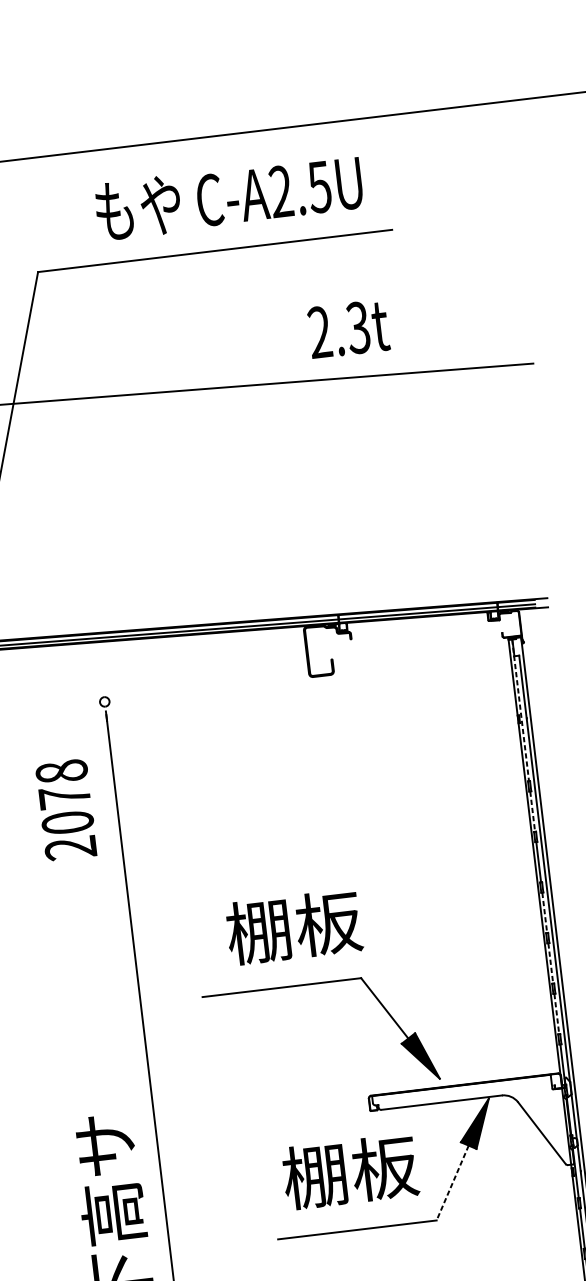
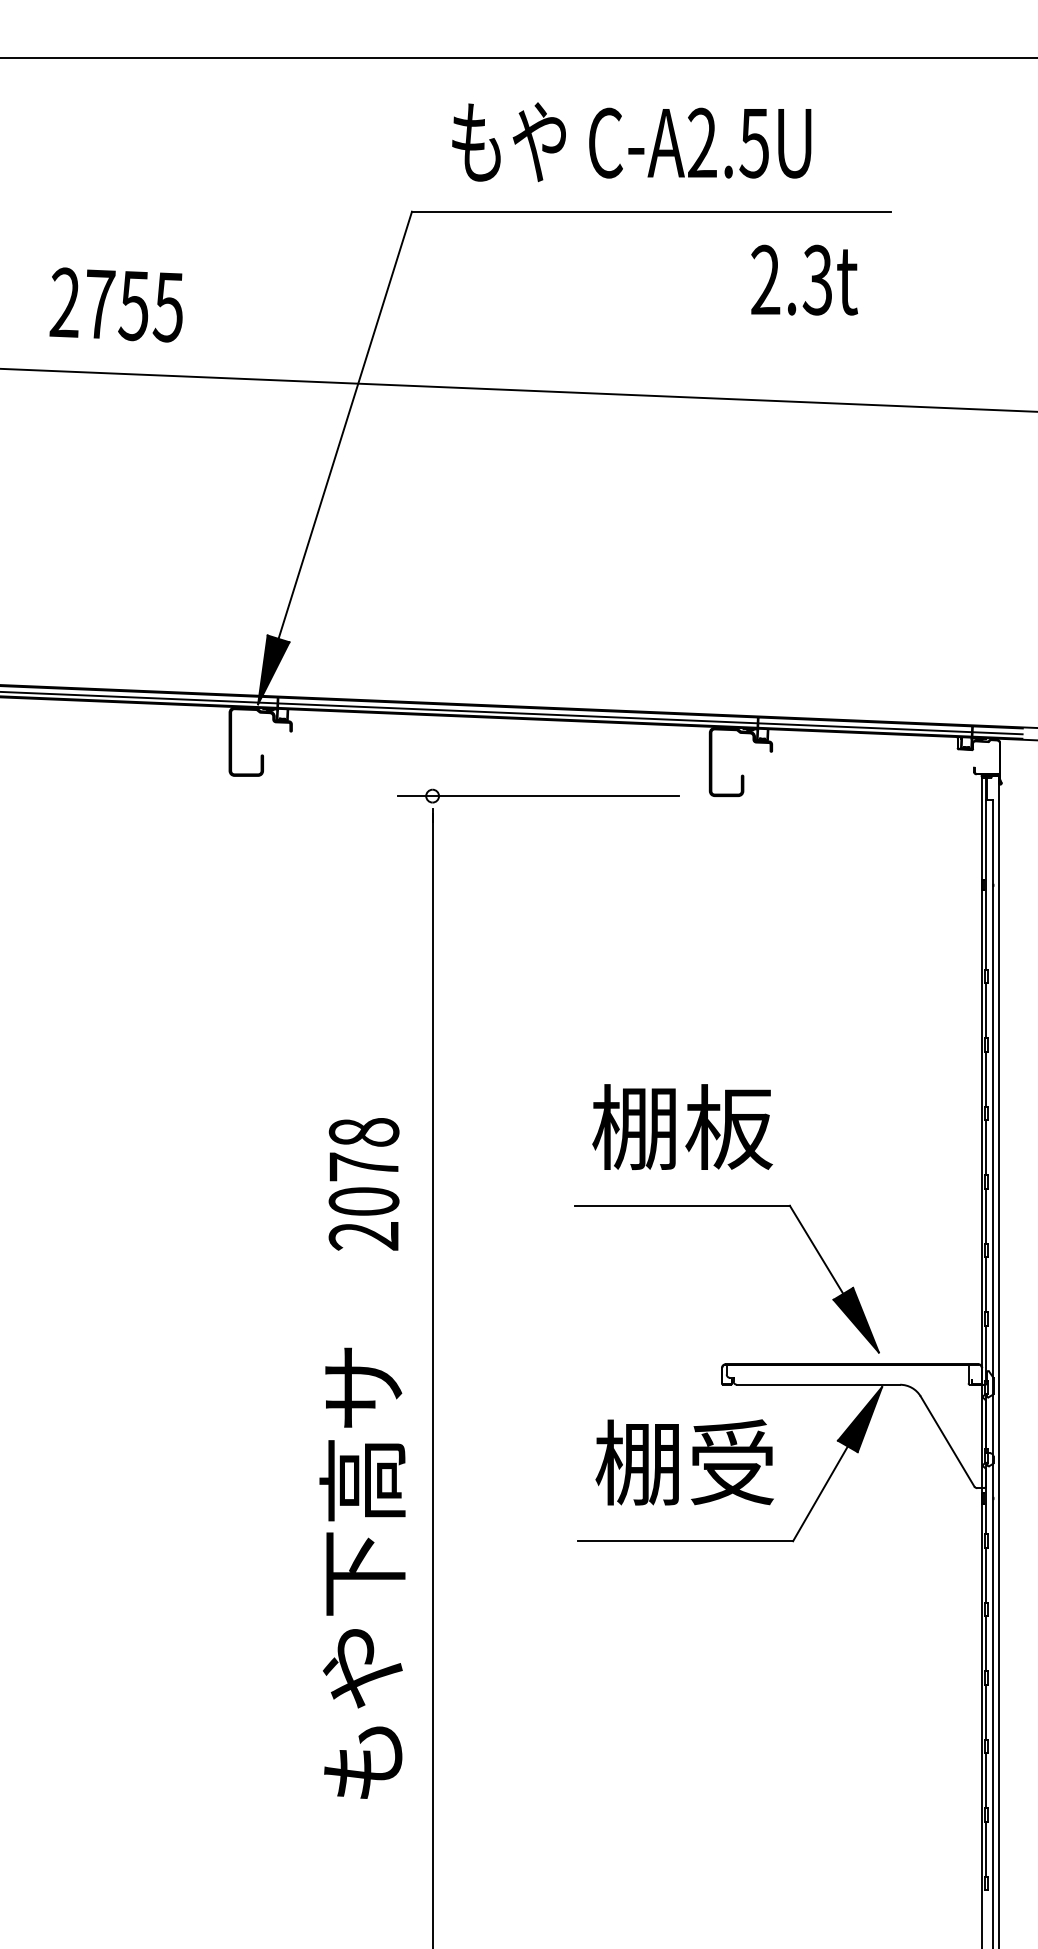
text: (228, 197) -> (631, 142), moved
text: (348, 328) -> (804, 279), moved
line: (183, 692) -> (538, 796), added
line: (520, 710) -> (986, 873), dashed -> solid
text: (65, 810) -> (363, 1184), moved
line: (532, 812) -> (986, 1011), dashed -> solid
line: (544, 913) -> (986, 1148), dashed -> solid
text: (294, 926) -> (682, 1126), moved
line: (550, 963) -> (986, 1216), dashed -> solid
part: (314, 984) -> (726, 1206), moved
line: (556, 1014) -> (986, 1285), dashed -> solid
text: (384, 1167) -> (732, 1462), 棚板 -> 棚受
line: (452, 1182) -> (820, 1493), dashed -> solid

